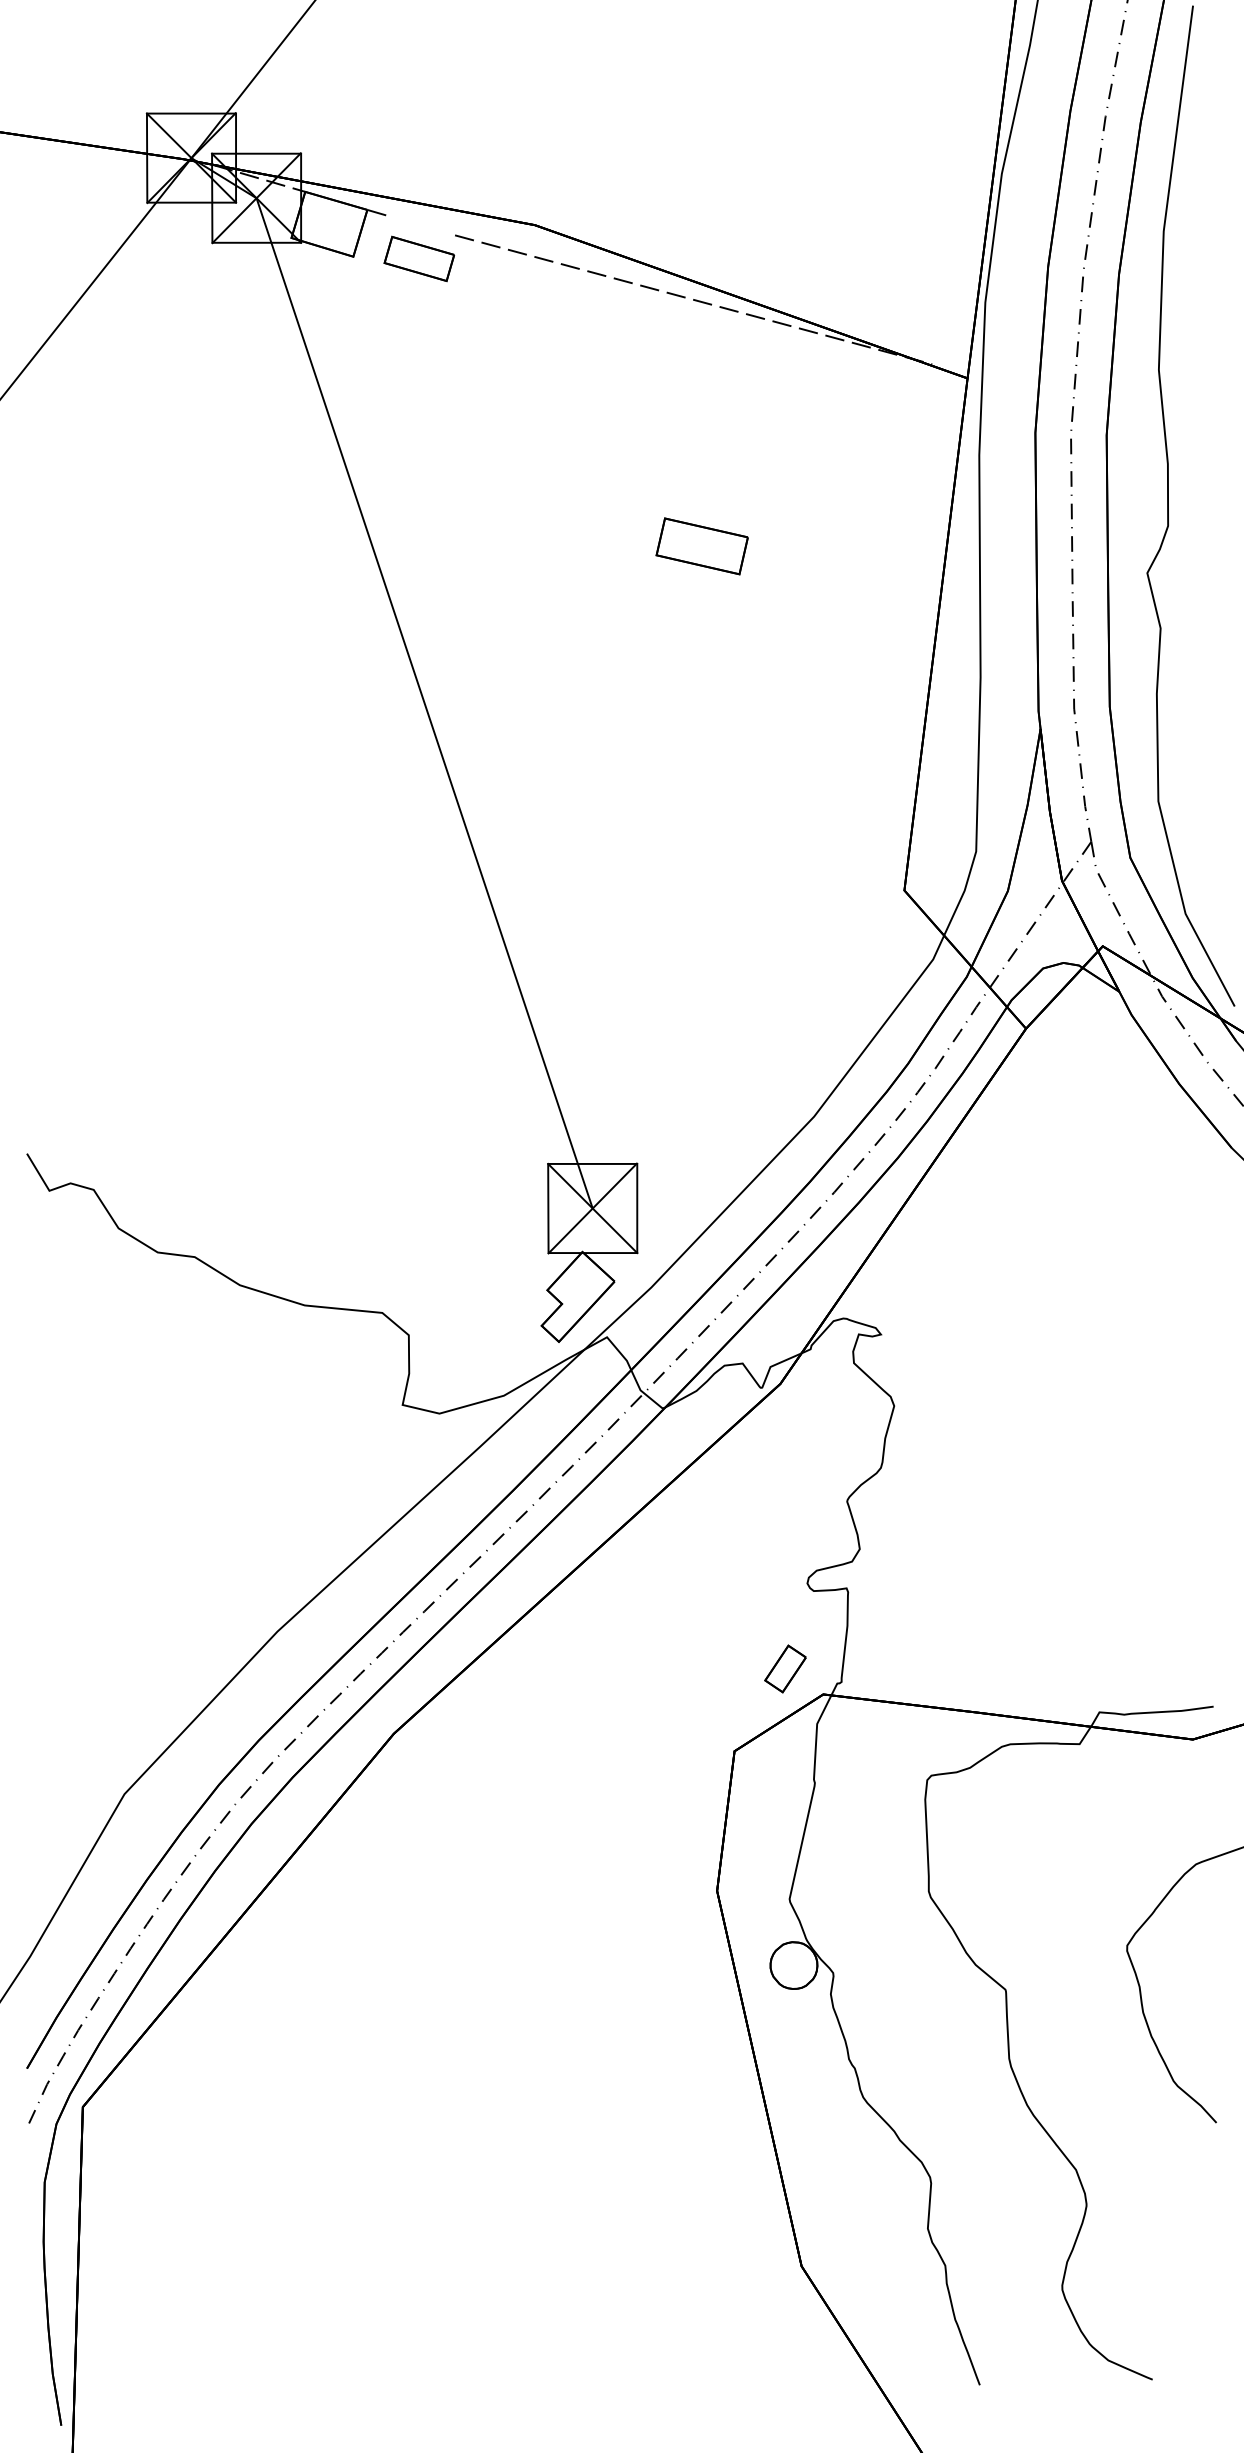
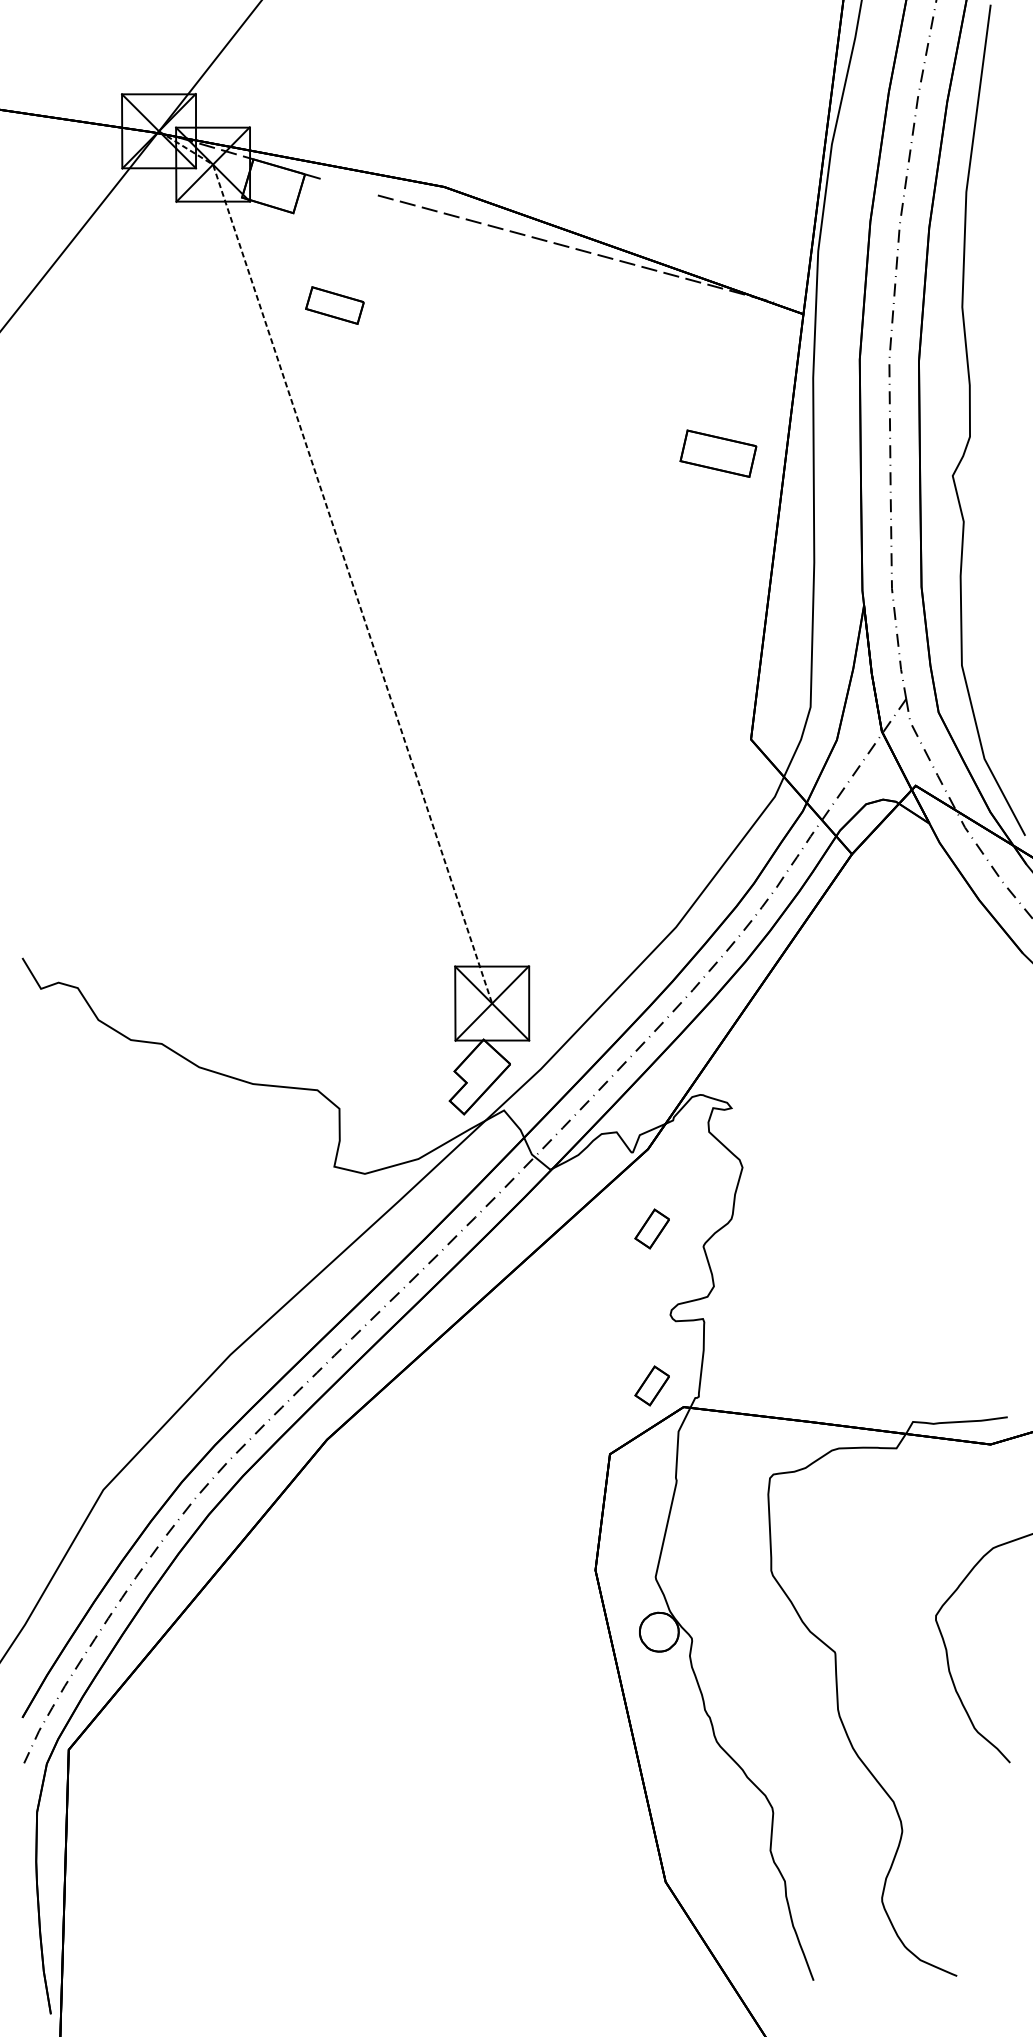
part: (419, 258) -> (335, 305), moved
part: (701, 546) -> (717, 453), moved
line: (412, 666) -> (342, 553), solid -> dashed
part: (785, 1479) -> (652, 1228), added

